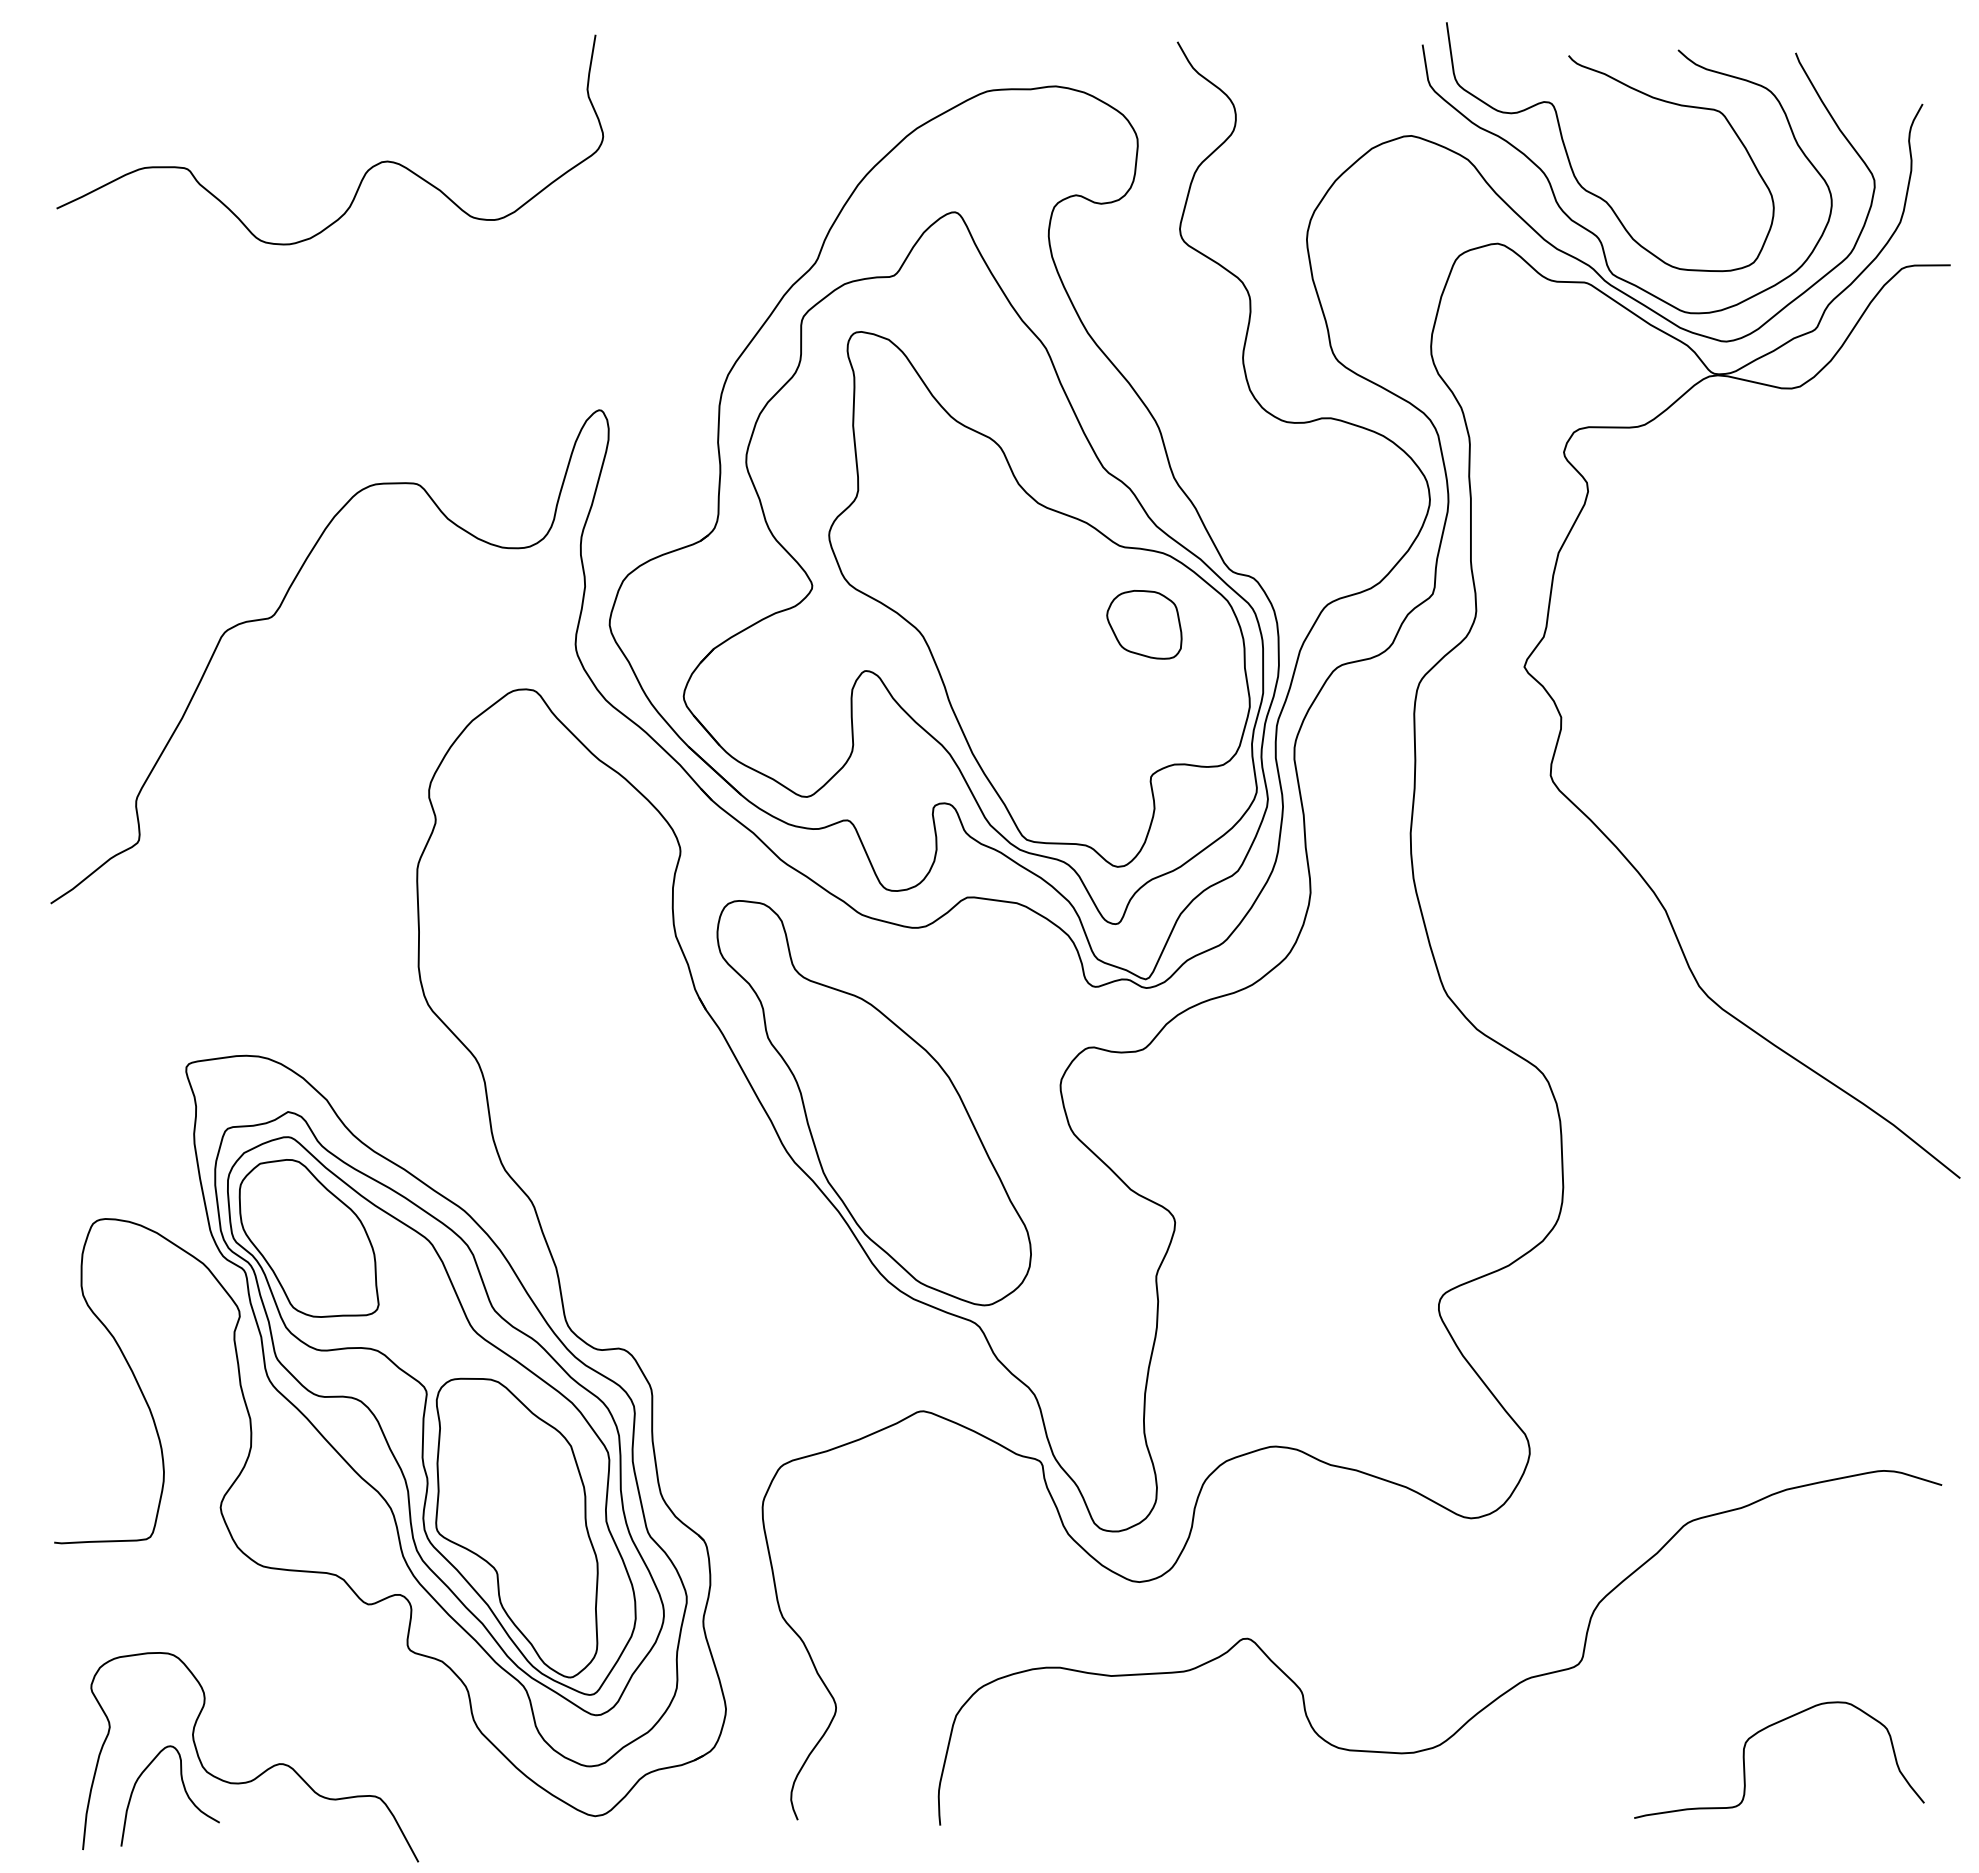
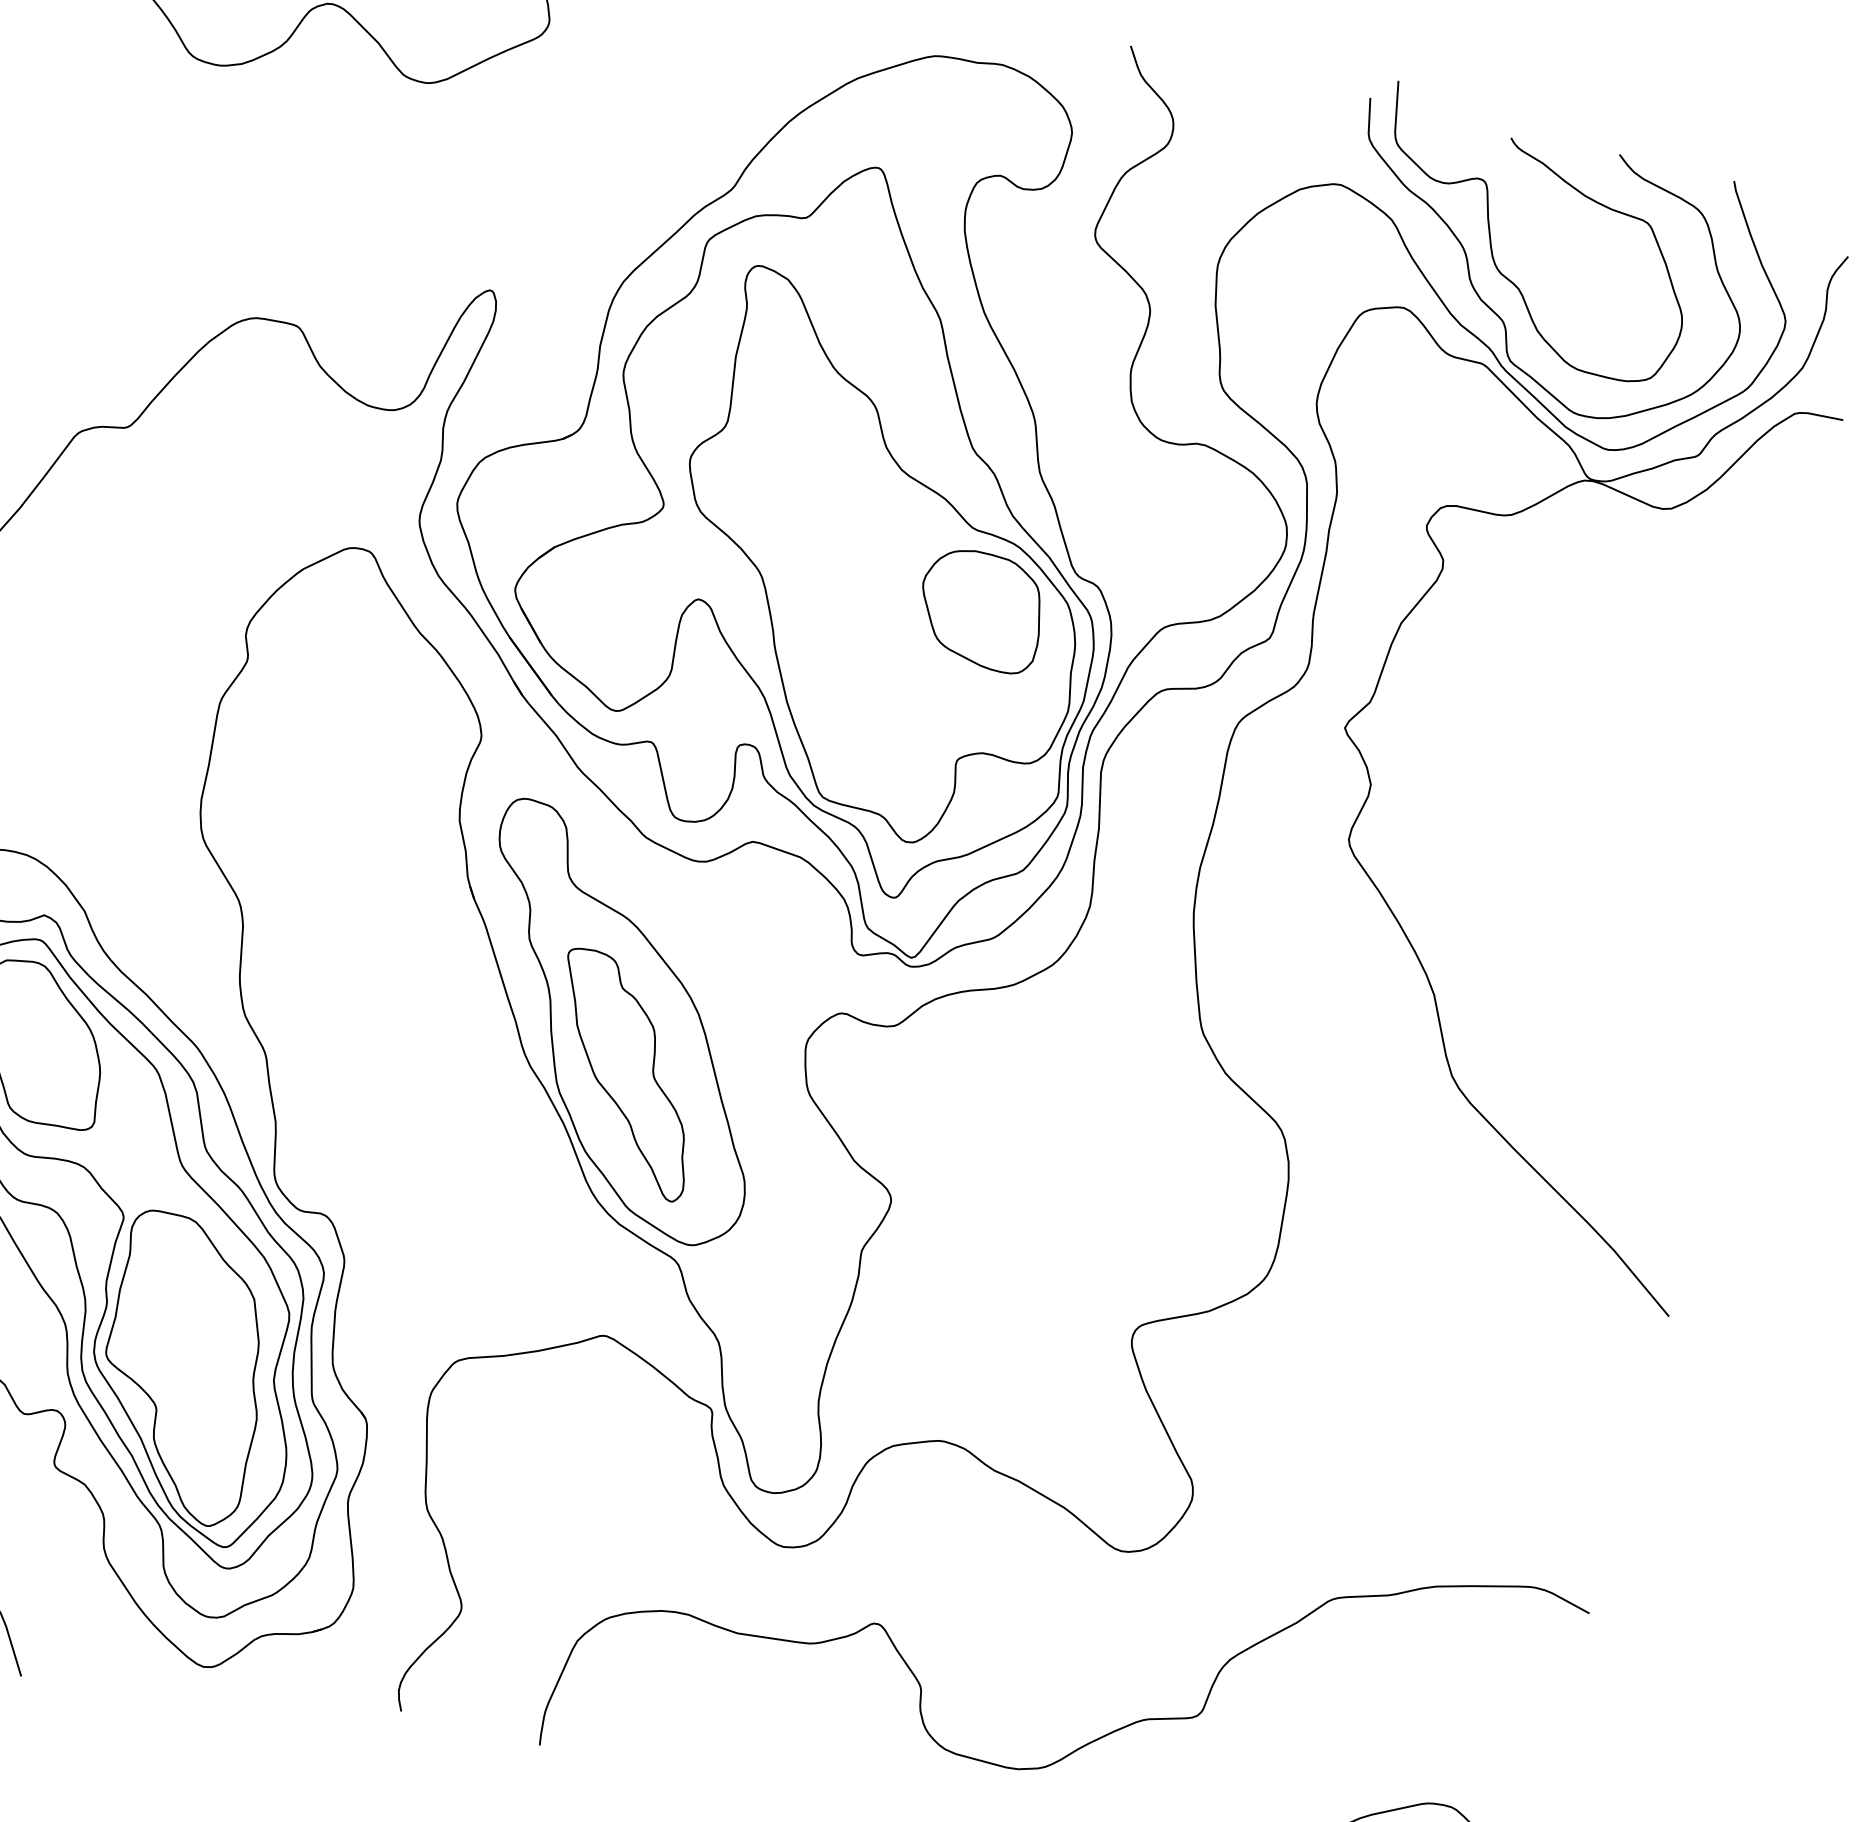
part: (1144, 624) -> (981, 609), size x1.67
part: (888, 1151) -> (624, 1074), added

